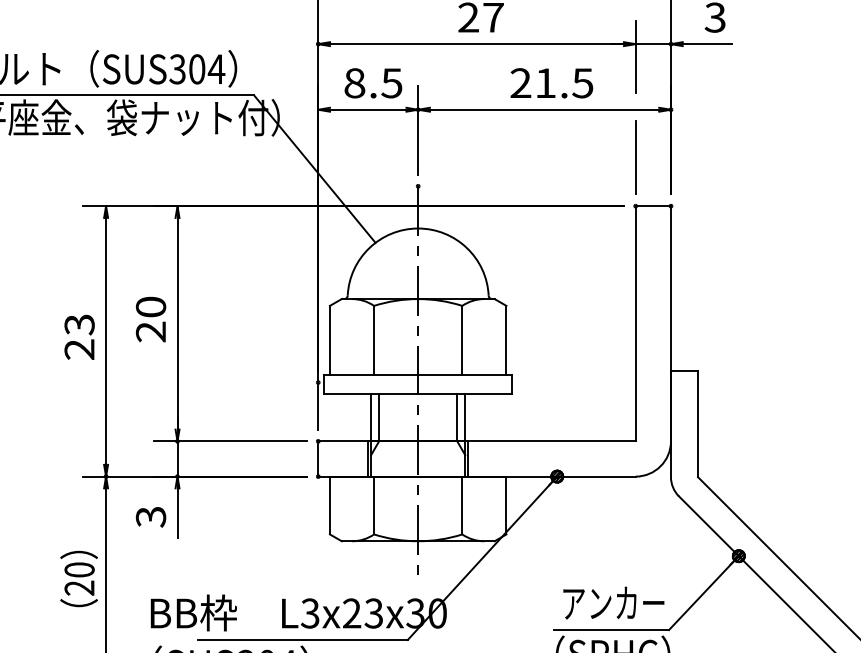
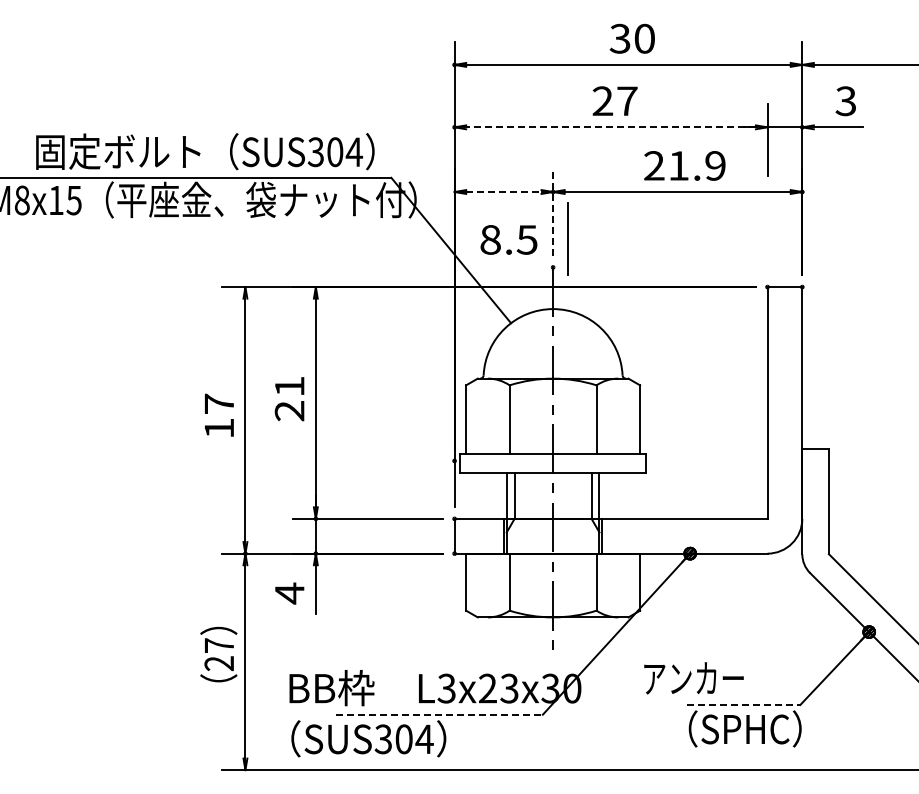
line: (477, 44) -> (611, 127), solid -> dashed
text: (372, 82) -> (508, 239), moved
text: (582, 82) -> (715, 165), 21.5 -> 21.9
line: (367, 110) -> (503, 192), solid -> dashed
line: (418, 130) -> (553, 212), solid -> dashed
line: (635, 156) -> (567, 238), moved
text: (150, 307) -> (289, 386), 20 -> 21
text: (79, 336) -> (219, 415), 23 -> 17
text: (150, 517) -> (289, 593), 3 -> 4
text: (79, 569) -> (219, 645), 20 -> 27
text: (613, 603) -> (693, 678), moved
line: (611, 629) -> (743, 704), solid -> dashed
line: (302, 639) -> (439, 714), solid -> dashed

